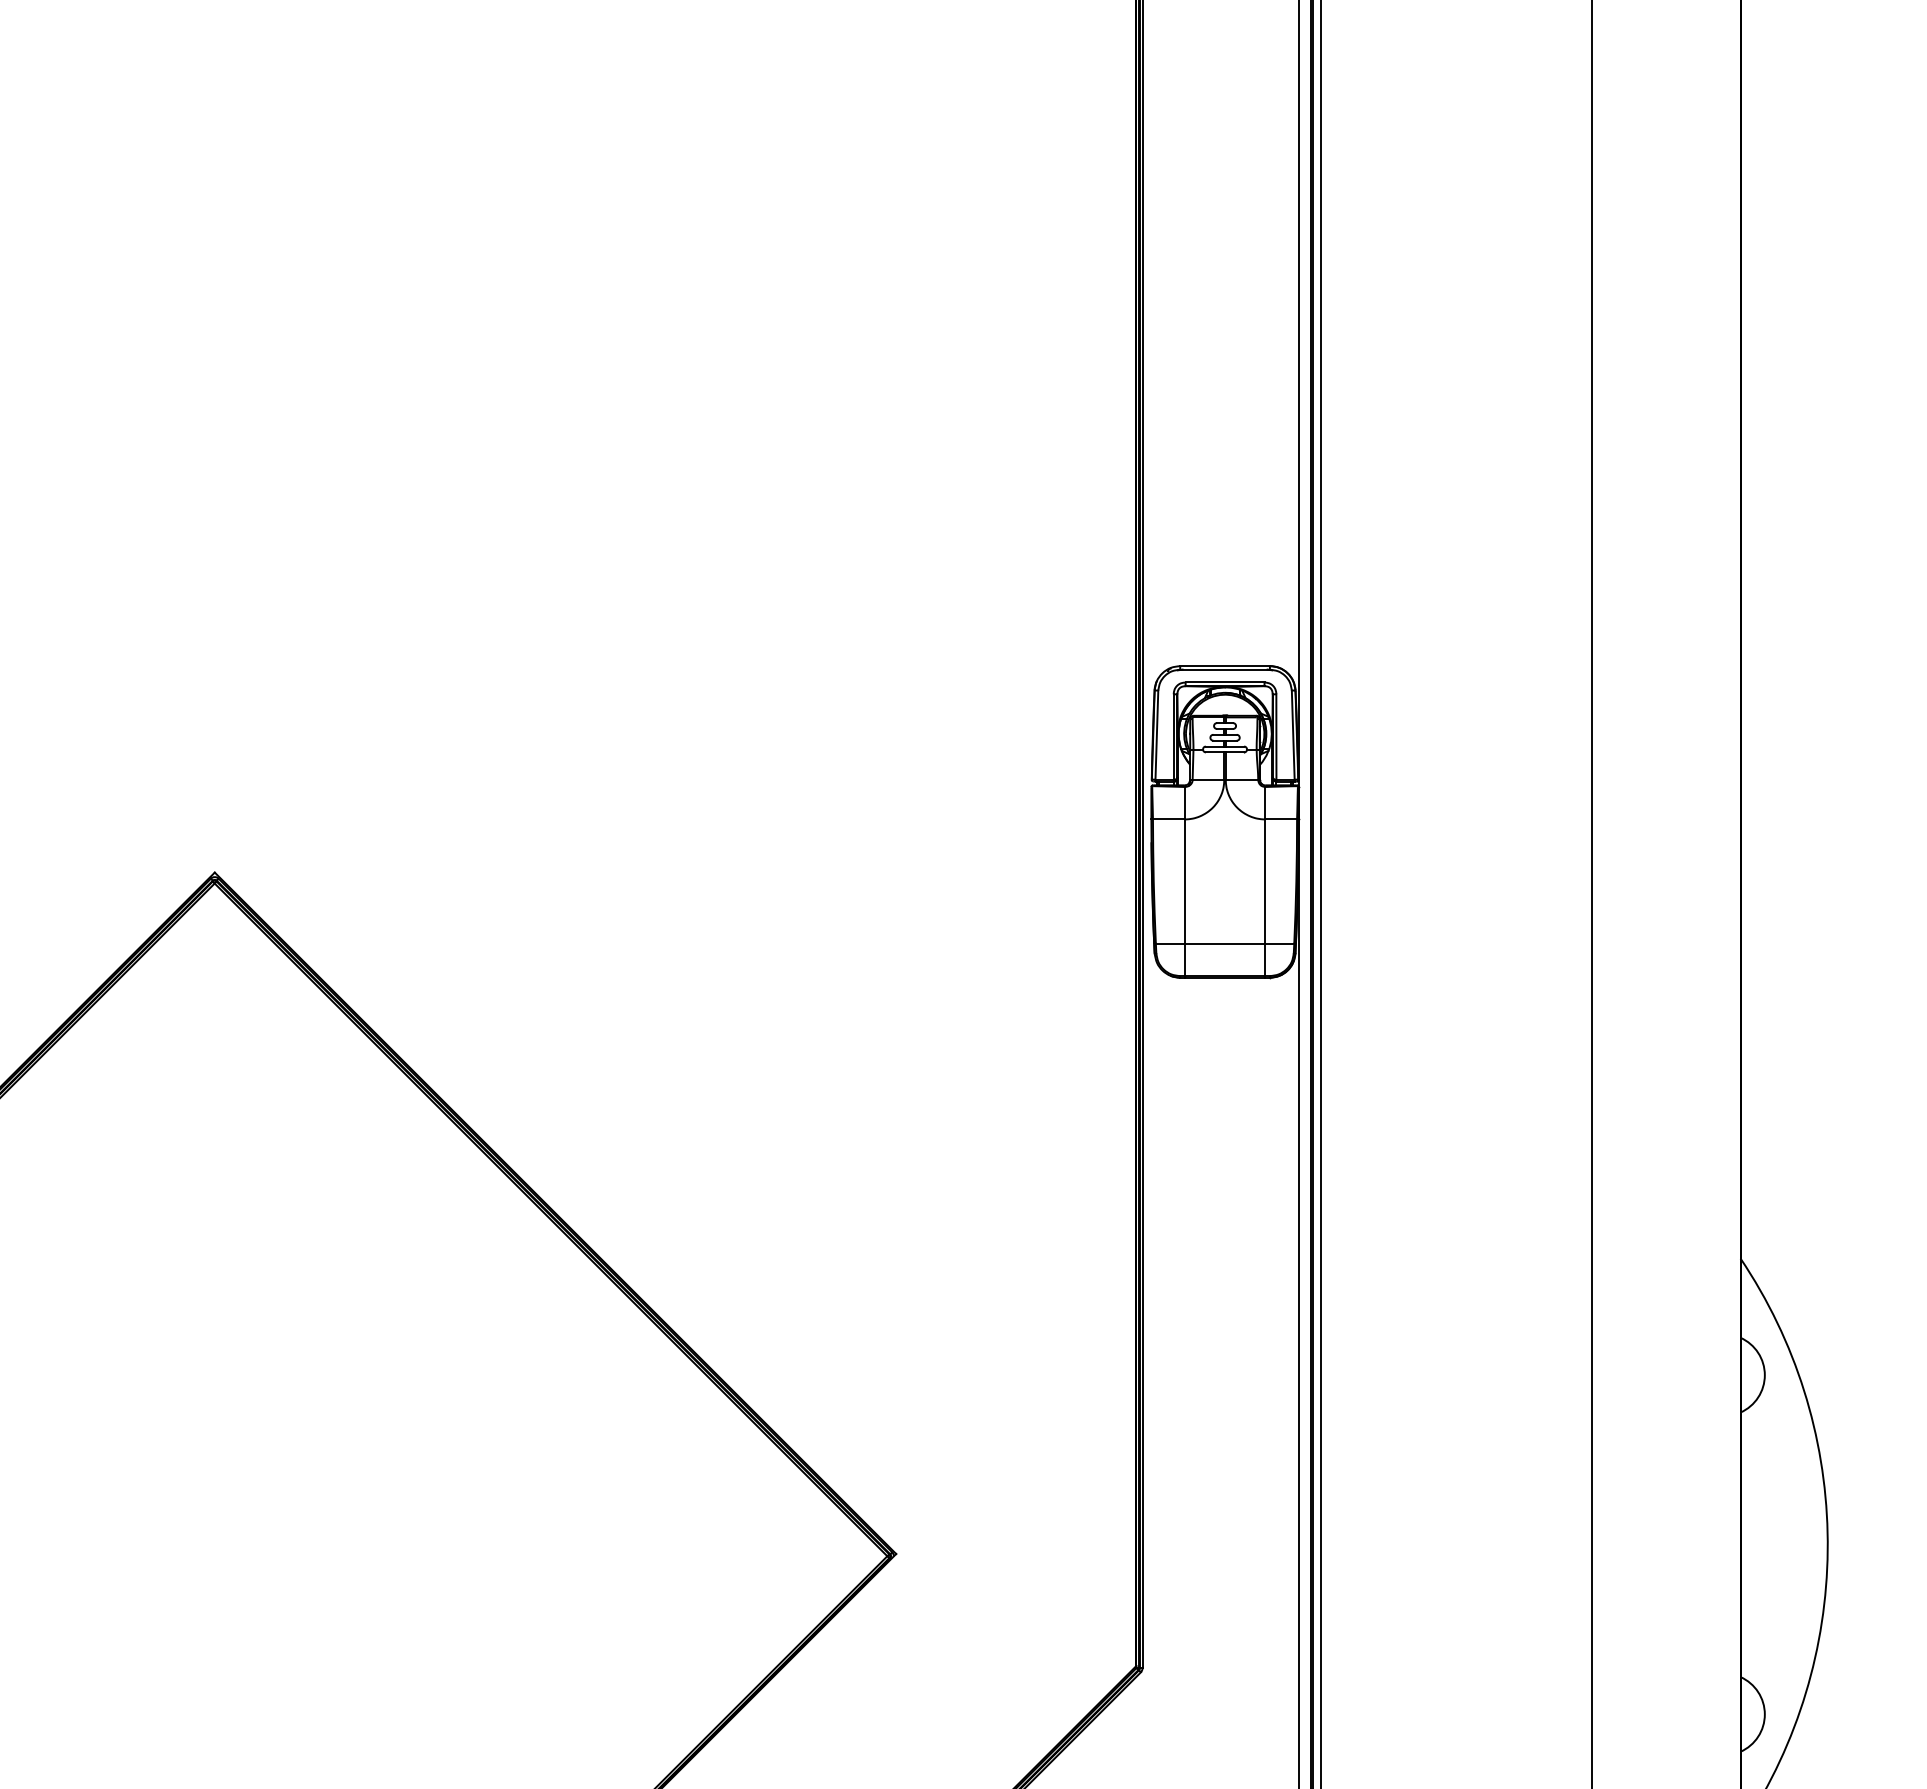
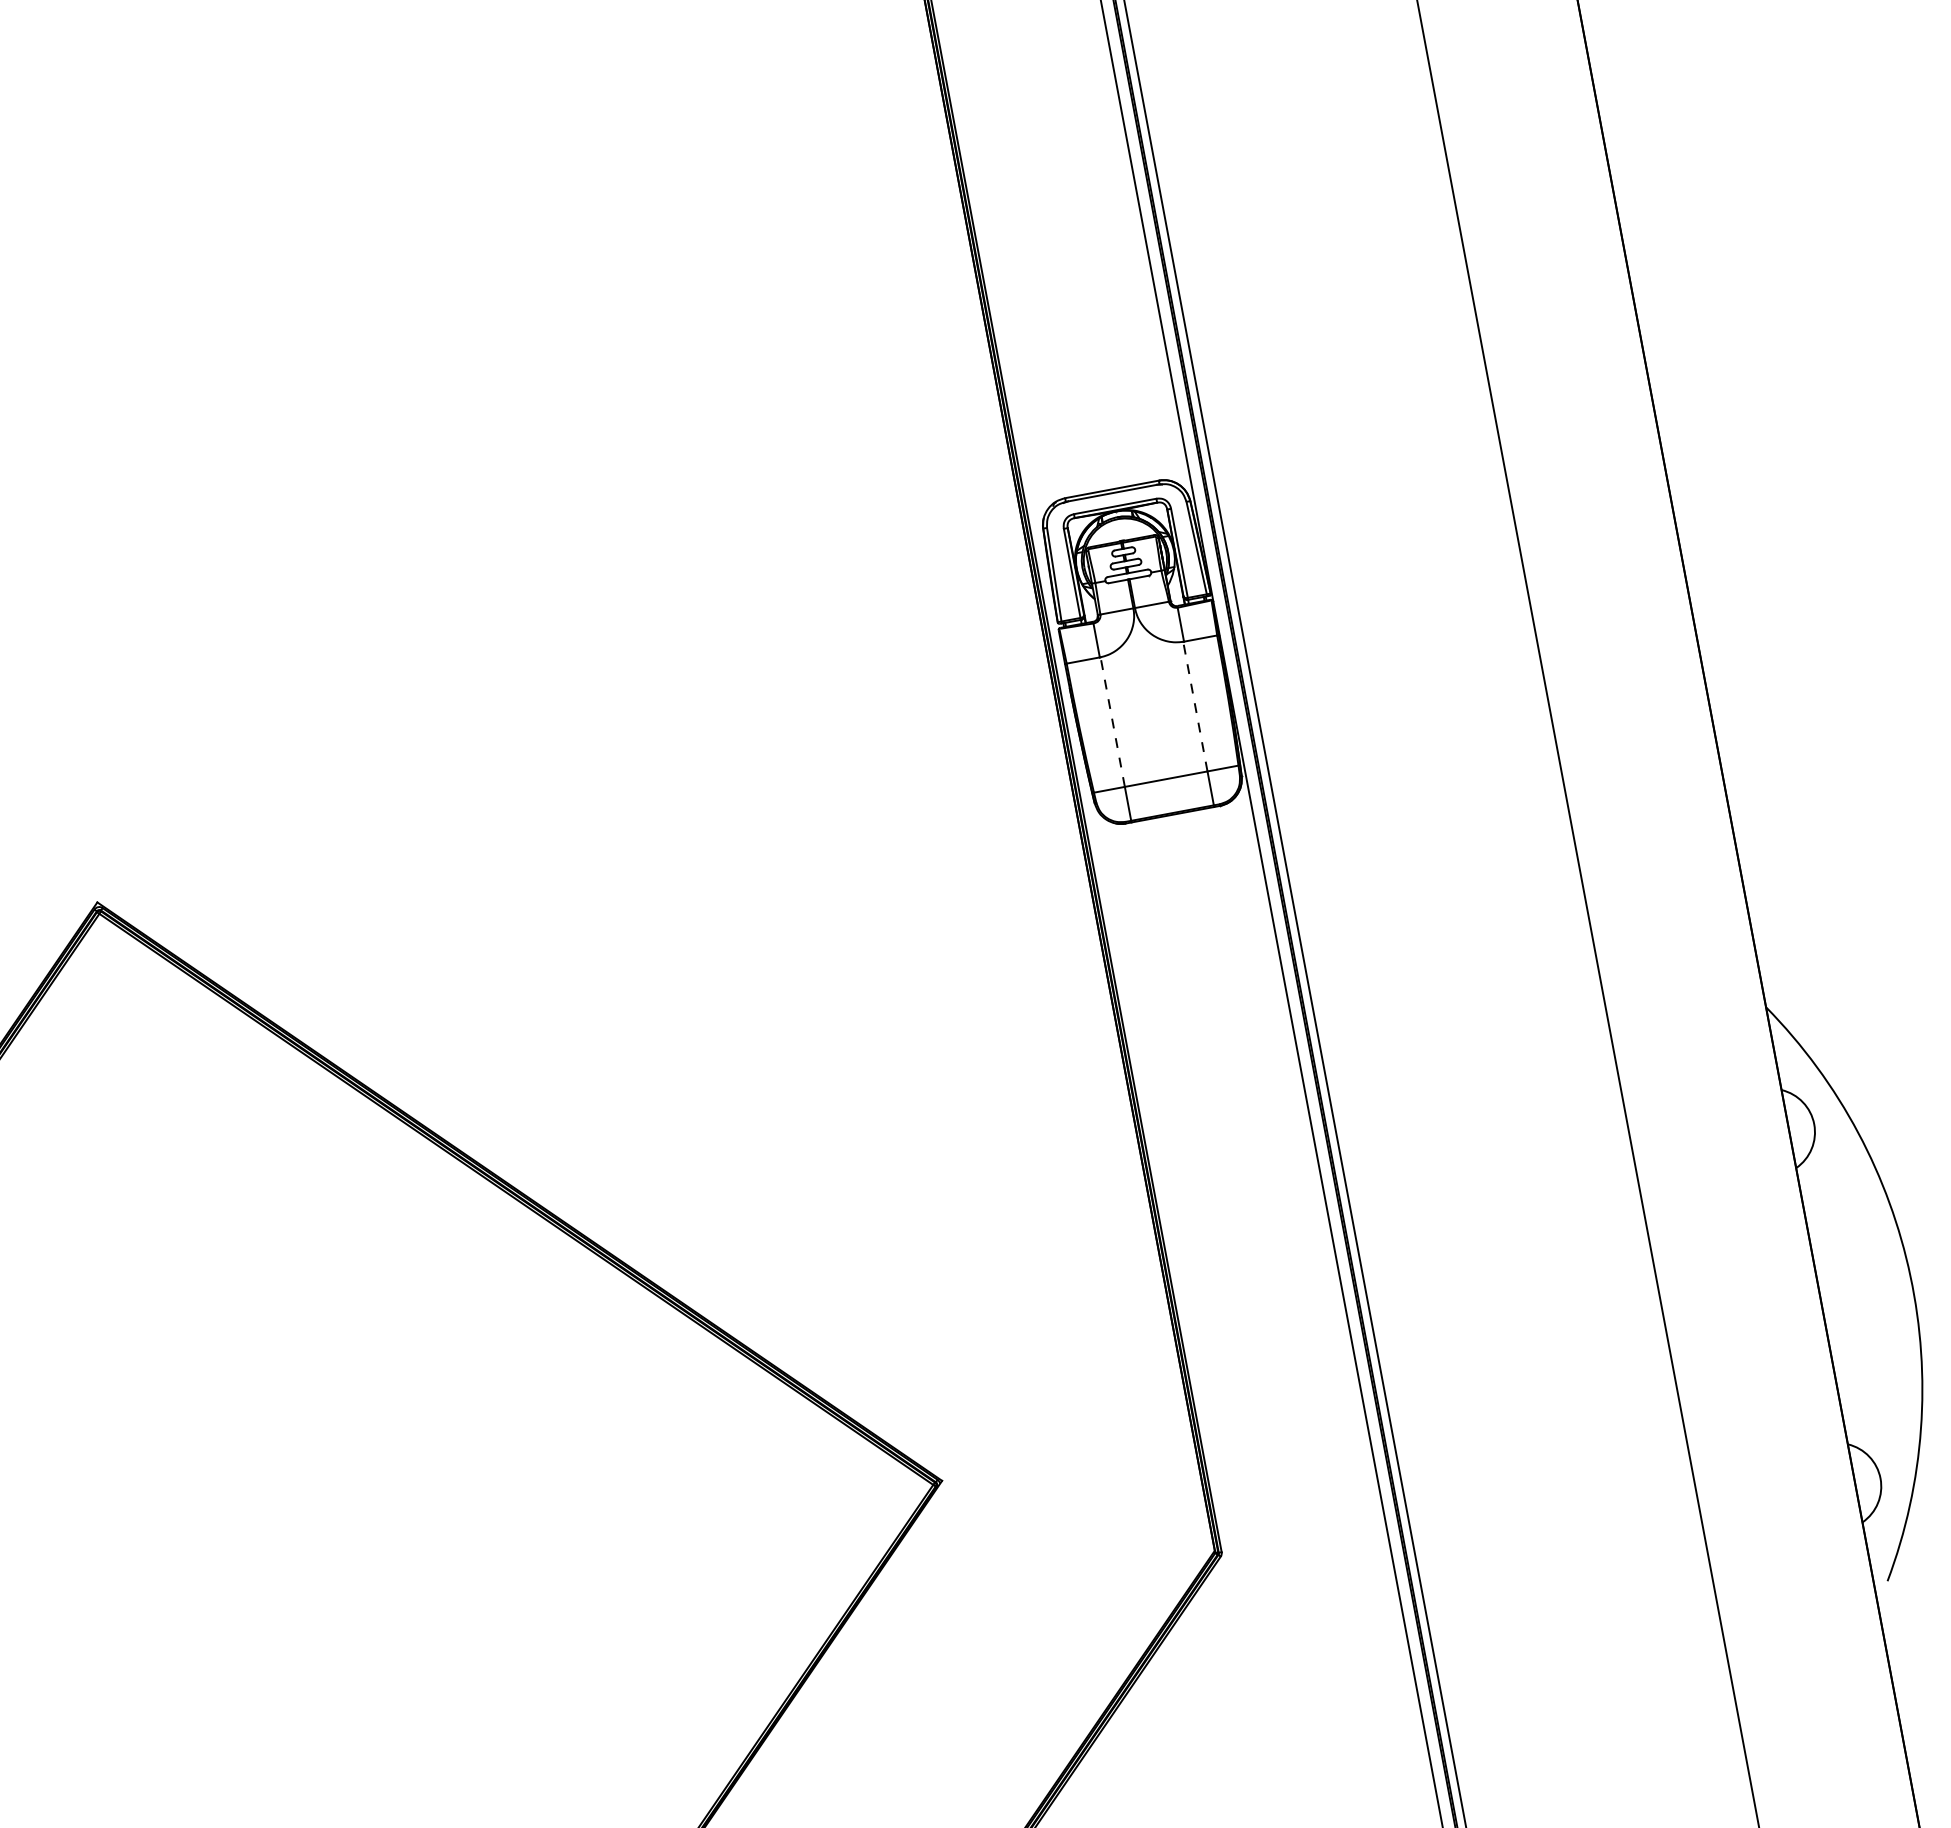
line: (1185, 881) -> (1112, 722), solid -> dashed
line: (1264, 881) -> (1195, 706), solid -> dashed

